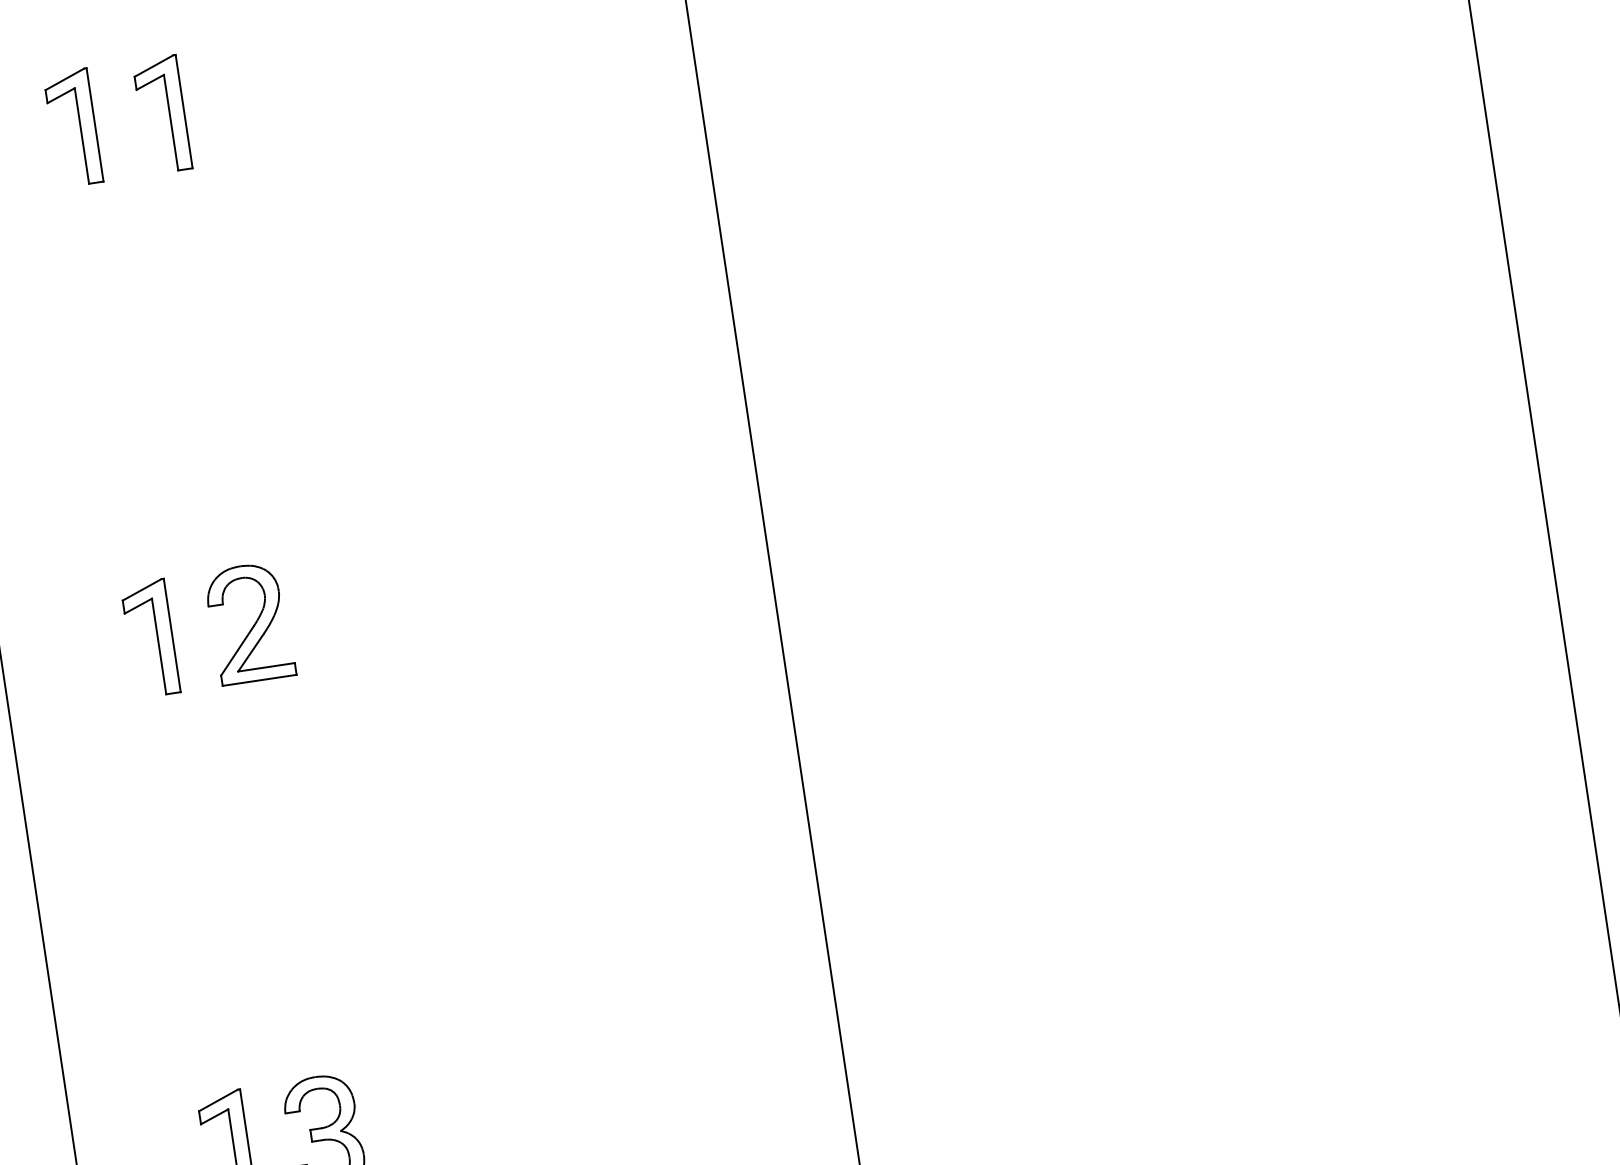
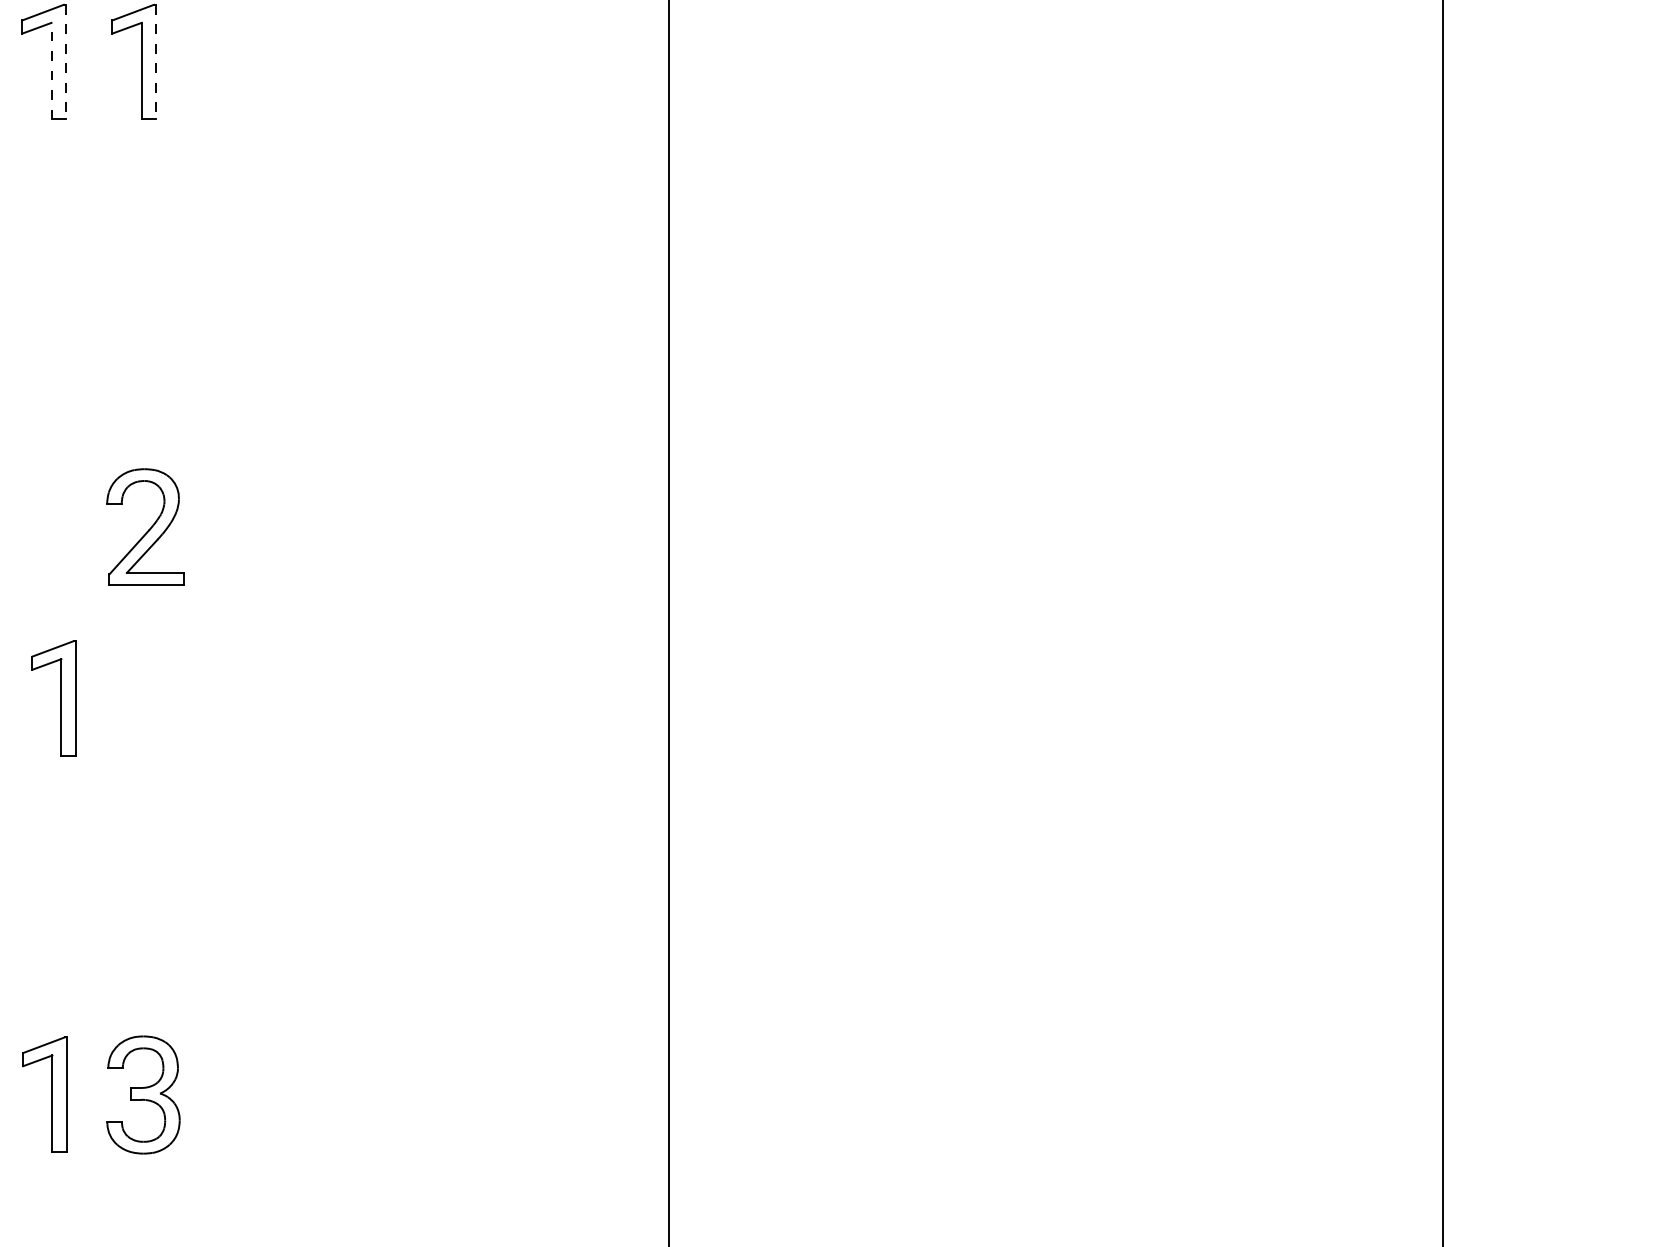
line: (184, 111) -> (156, 62), solid -> dashed
line: (95, 125) -> (66, 62), solid -> dashed
line: (81, 135) -> (51, 70), solid -> dashed
part: (249, 622) -> (145, 526), moved
part: (156, 637) -> (60, 698), moved

